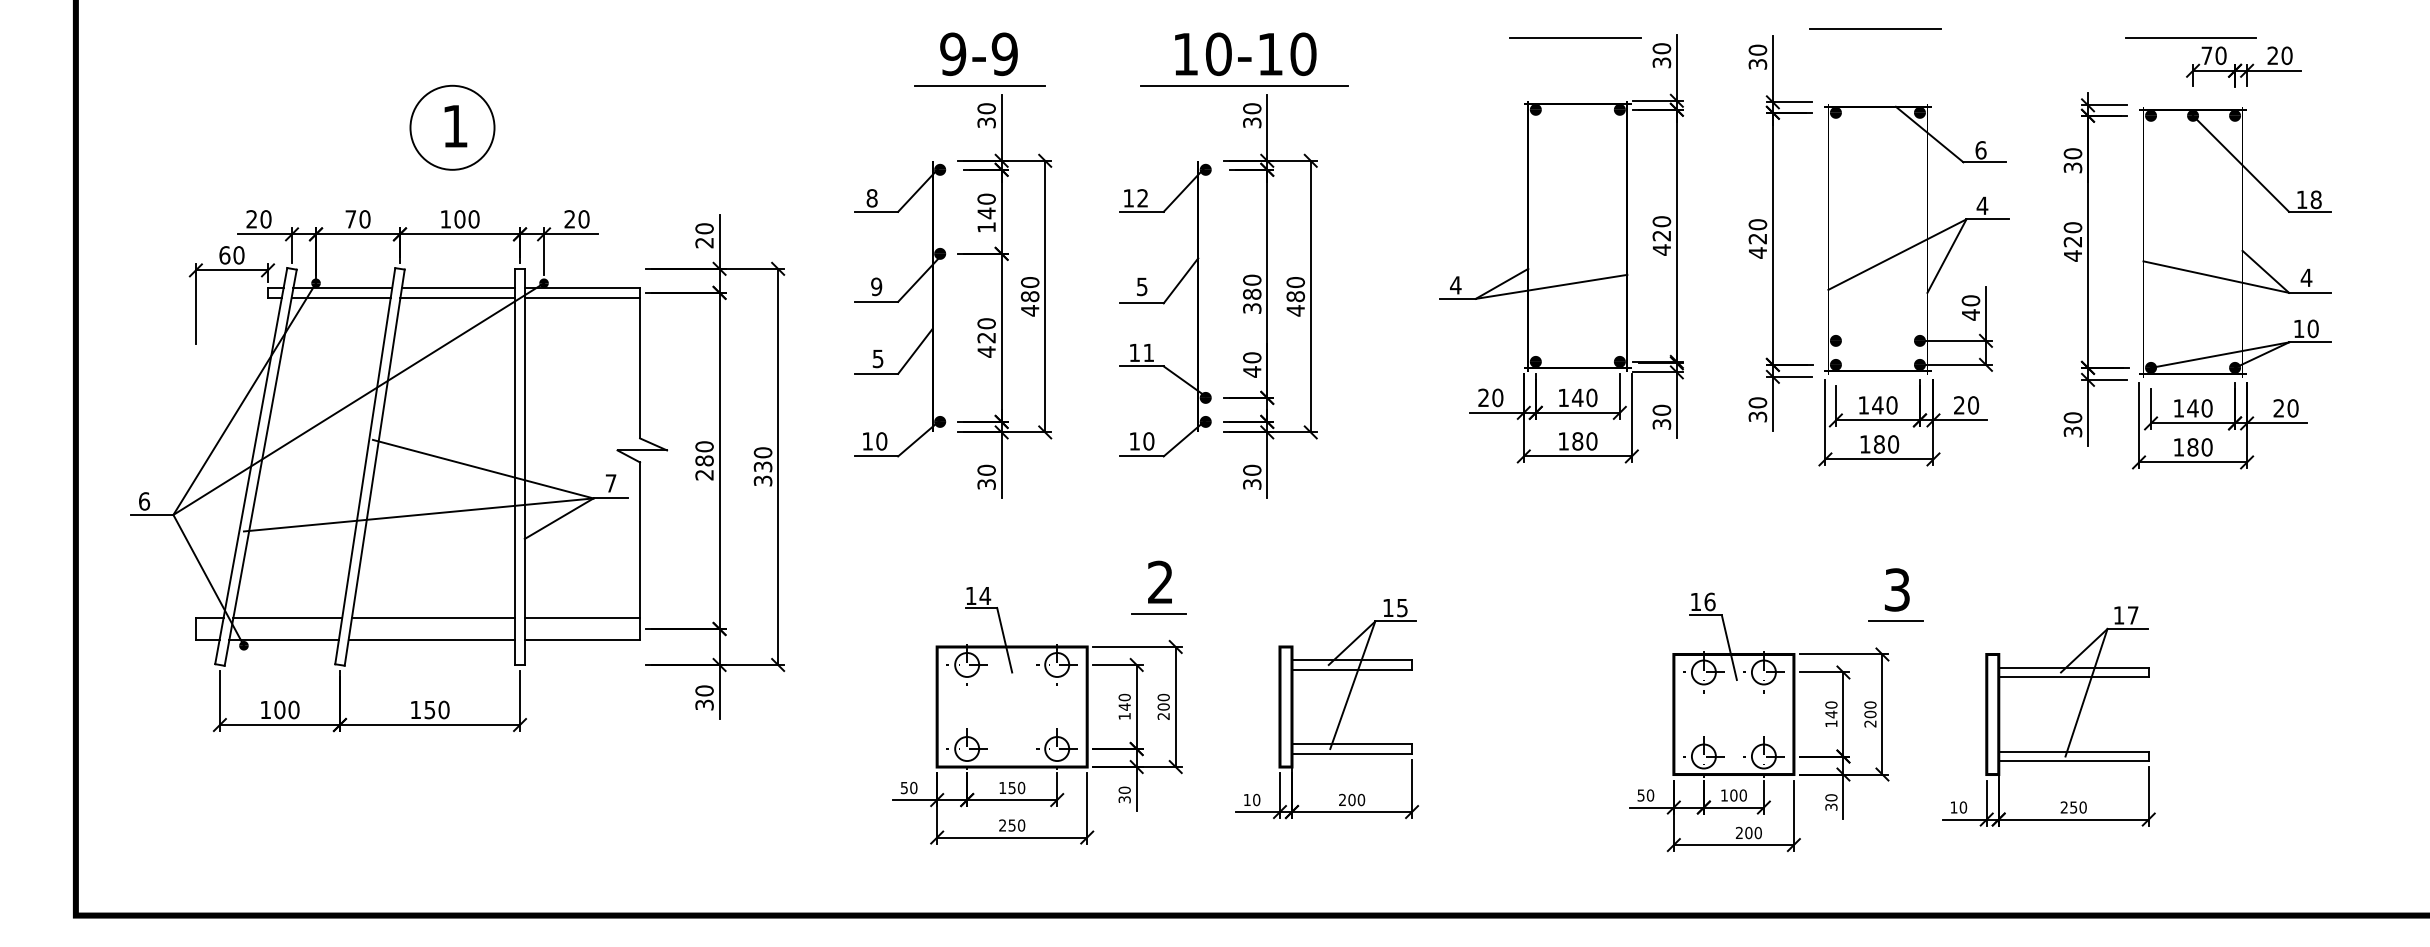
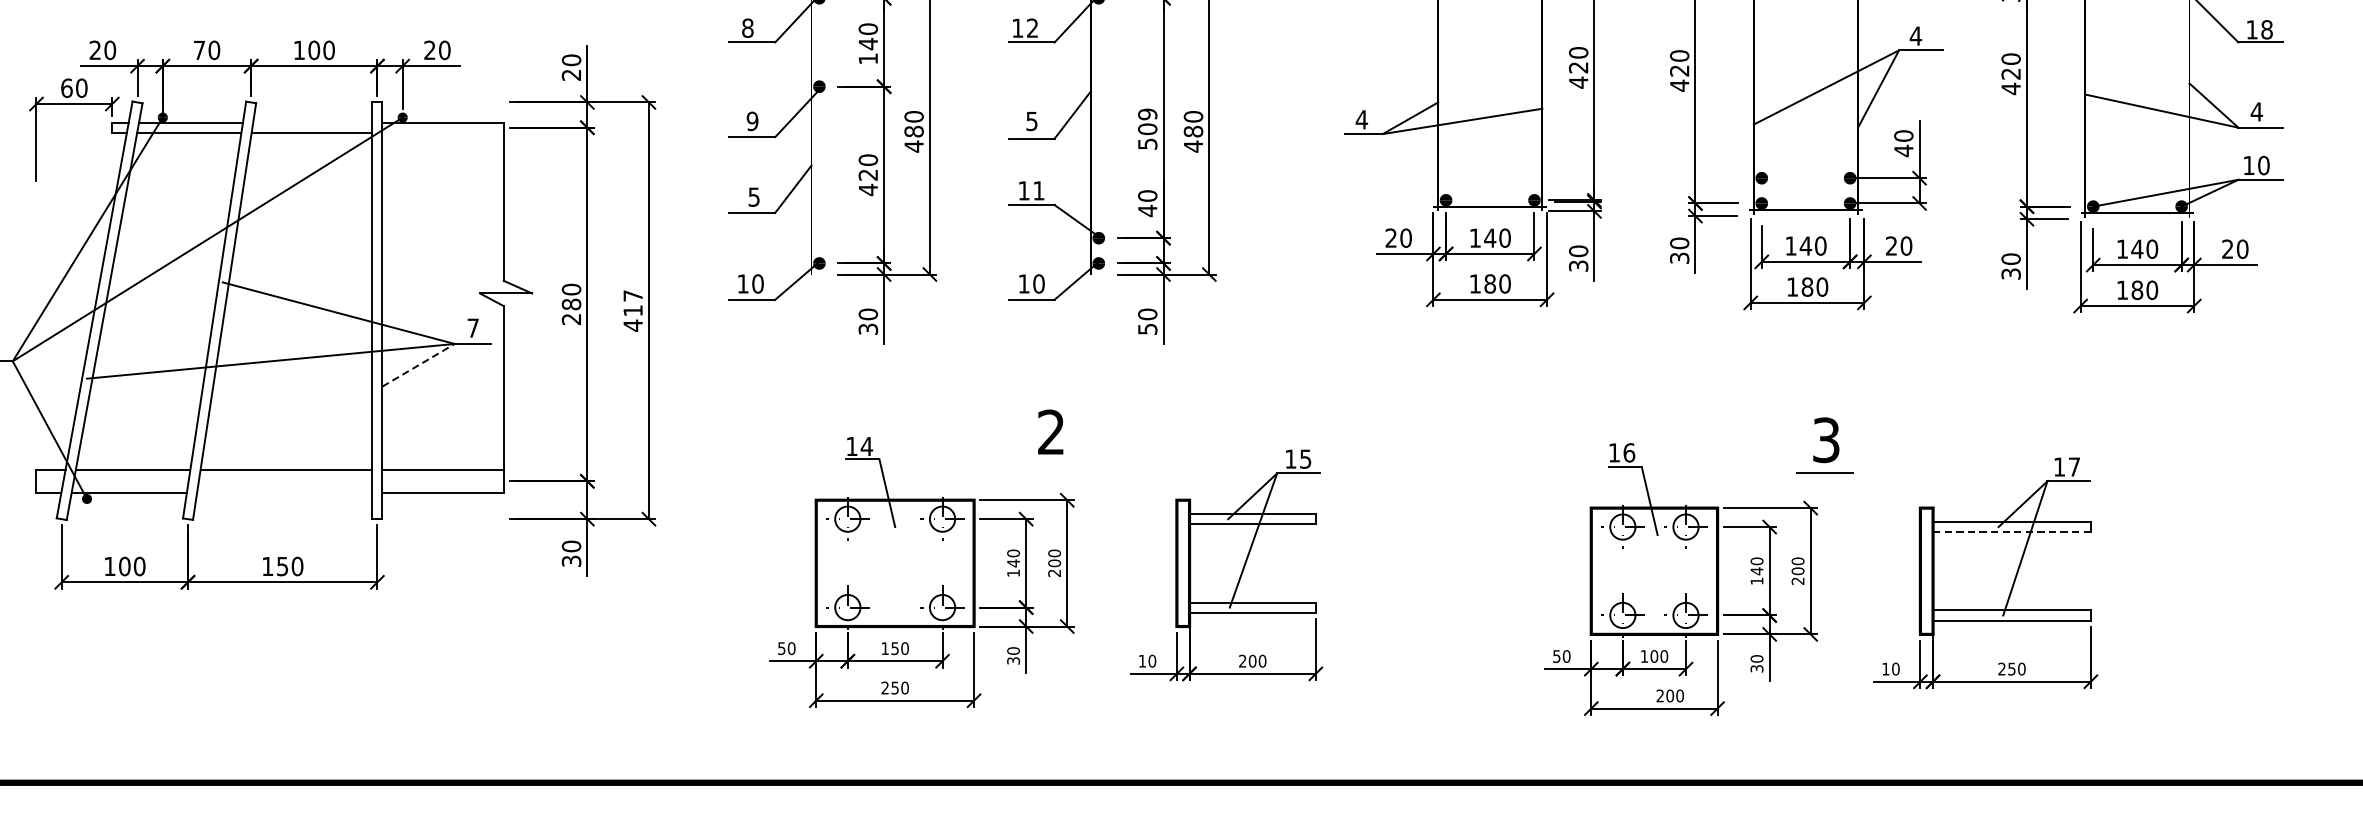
line: (458, 288) -> (312, 123), removed
text: (1252, 293) -> (1147, 128), 380 -> 509
line: (582, 297) -> (443, 132), removed
text: (762, 466) -> (632, 310), 330 -> 417
text: (1251, 484) -> (1146, 329), 30 -> 50
line: (559, 518) -> (418, 365), solid -> dashed
line: (1159, 613) -> (1050, 465), removed
line: (431, 639) -> (284, 492), removed
line: (2074, 677) -> (2012, 532), solid -> dashed

